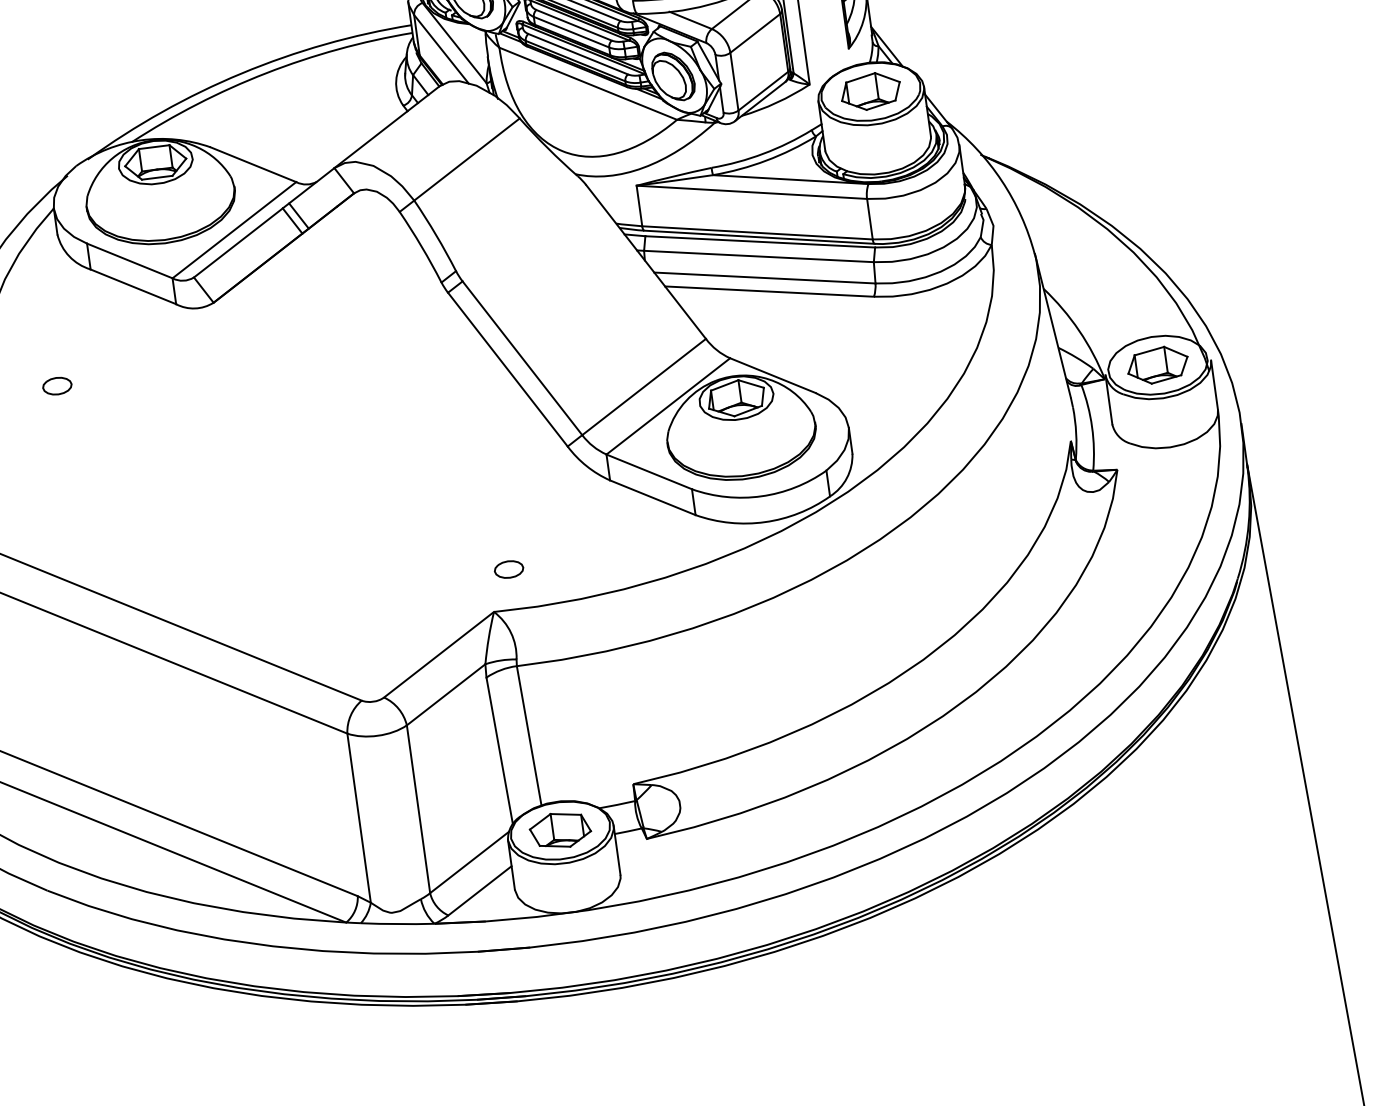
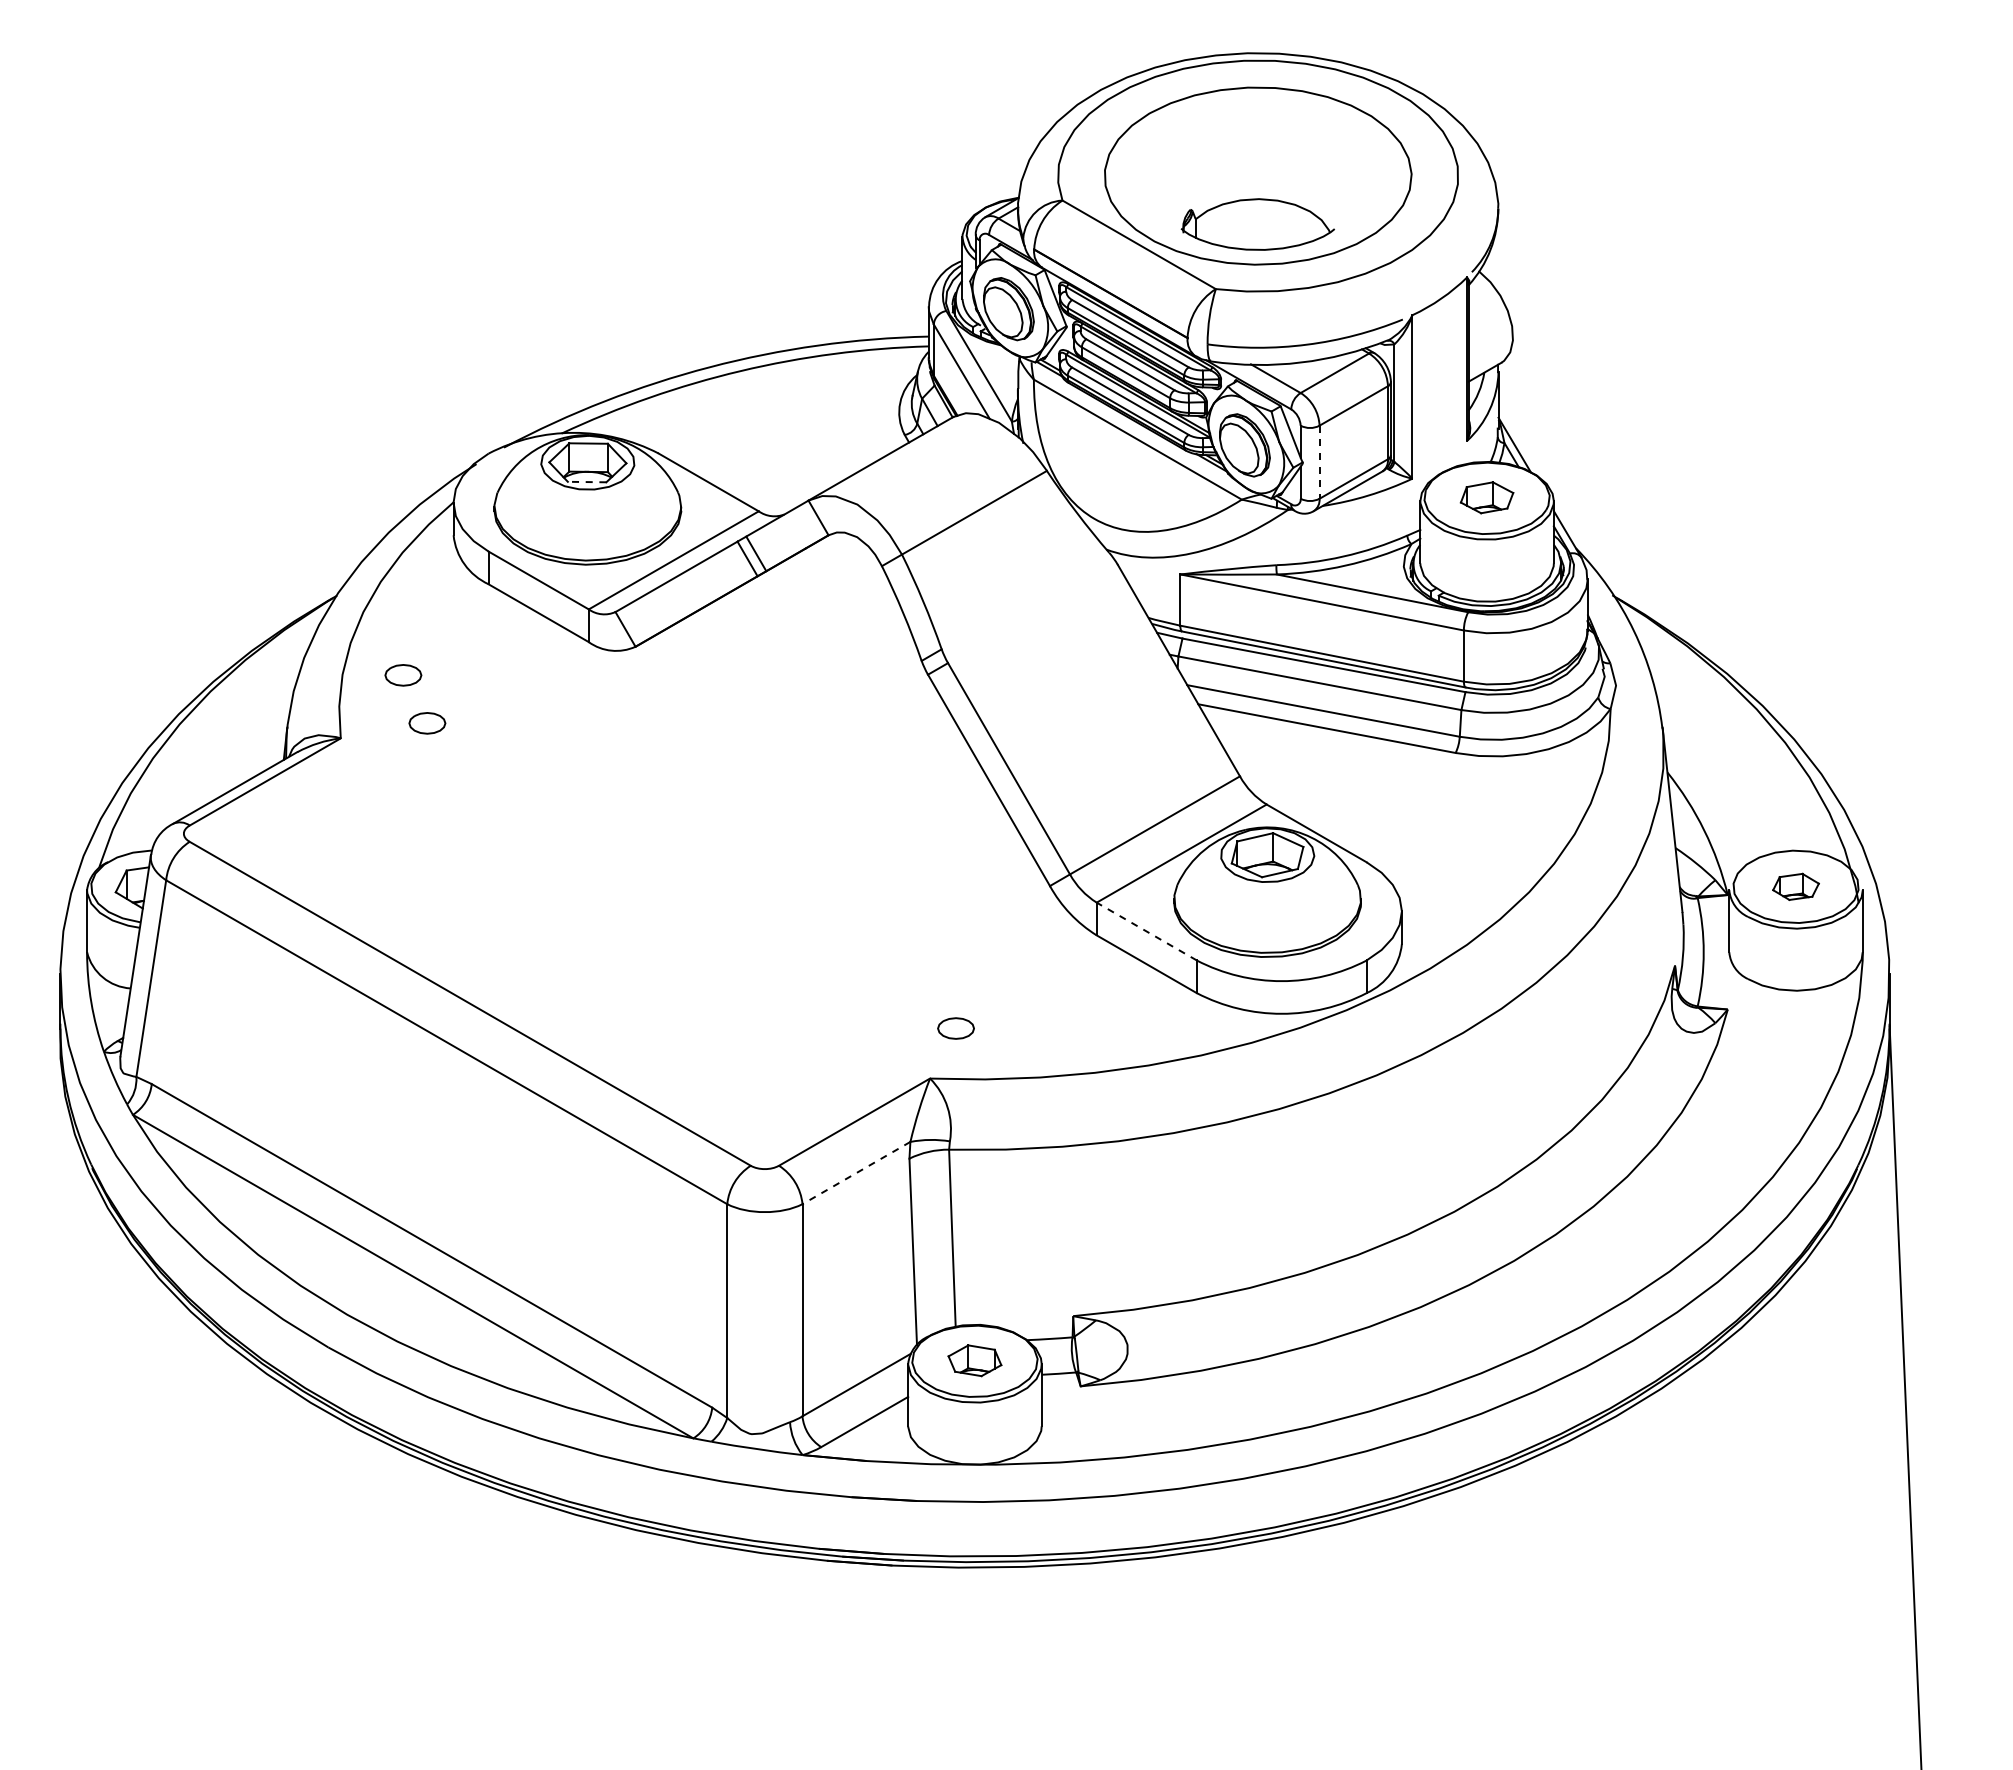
line: (734, 81) -> (1319, 462), solid -> dashed
part: (870, 91) -> (1486, 497), size x0.7
line: (156, 178) -> (586, 482), solid -> dashed
part: (33, 350) -> (403, 675), added
part: (1157, 365) -> (1795, 886), size x0.6
line: (649, 471) -> (1146, 931), solid -> dashed
line: (446, 695) -> (856, 1173), solid -> dashed
part: (560, 830) -> (974, 1360), size x0.7

